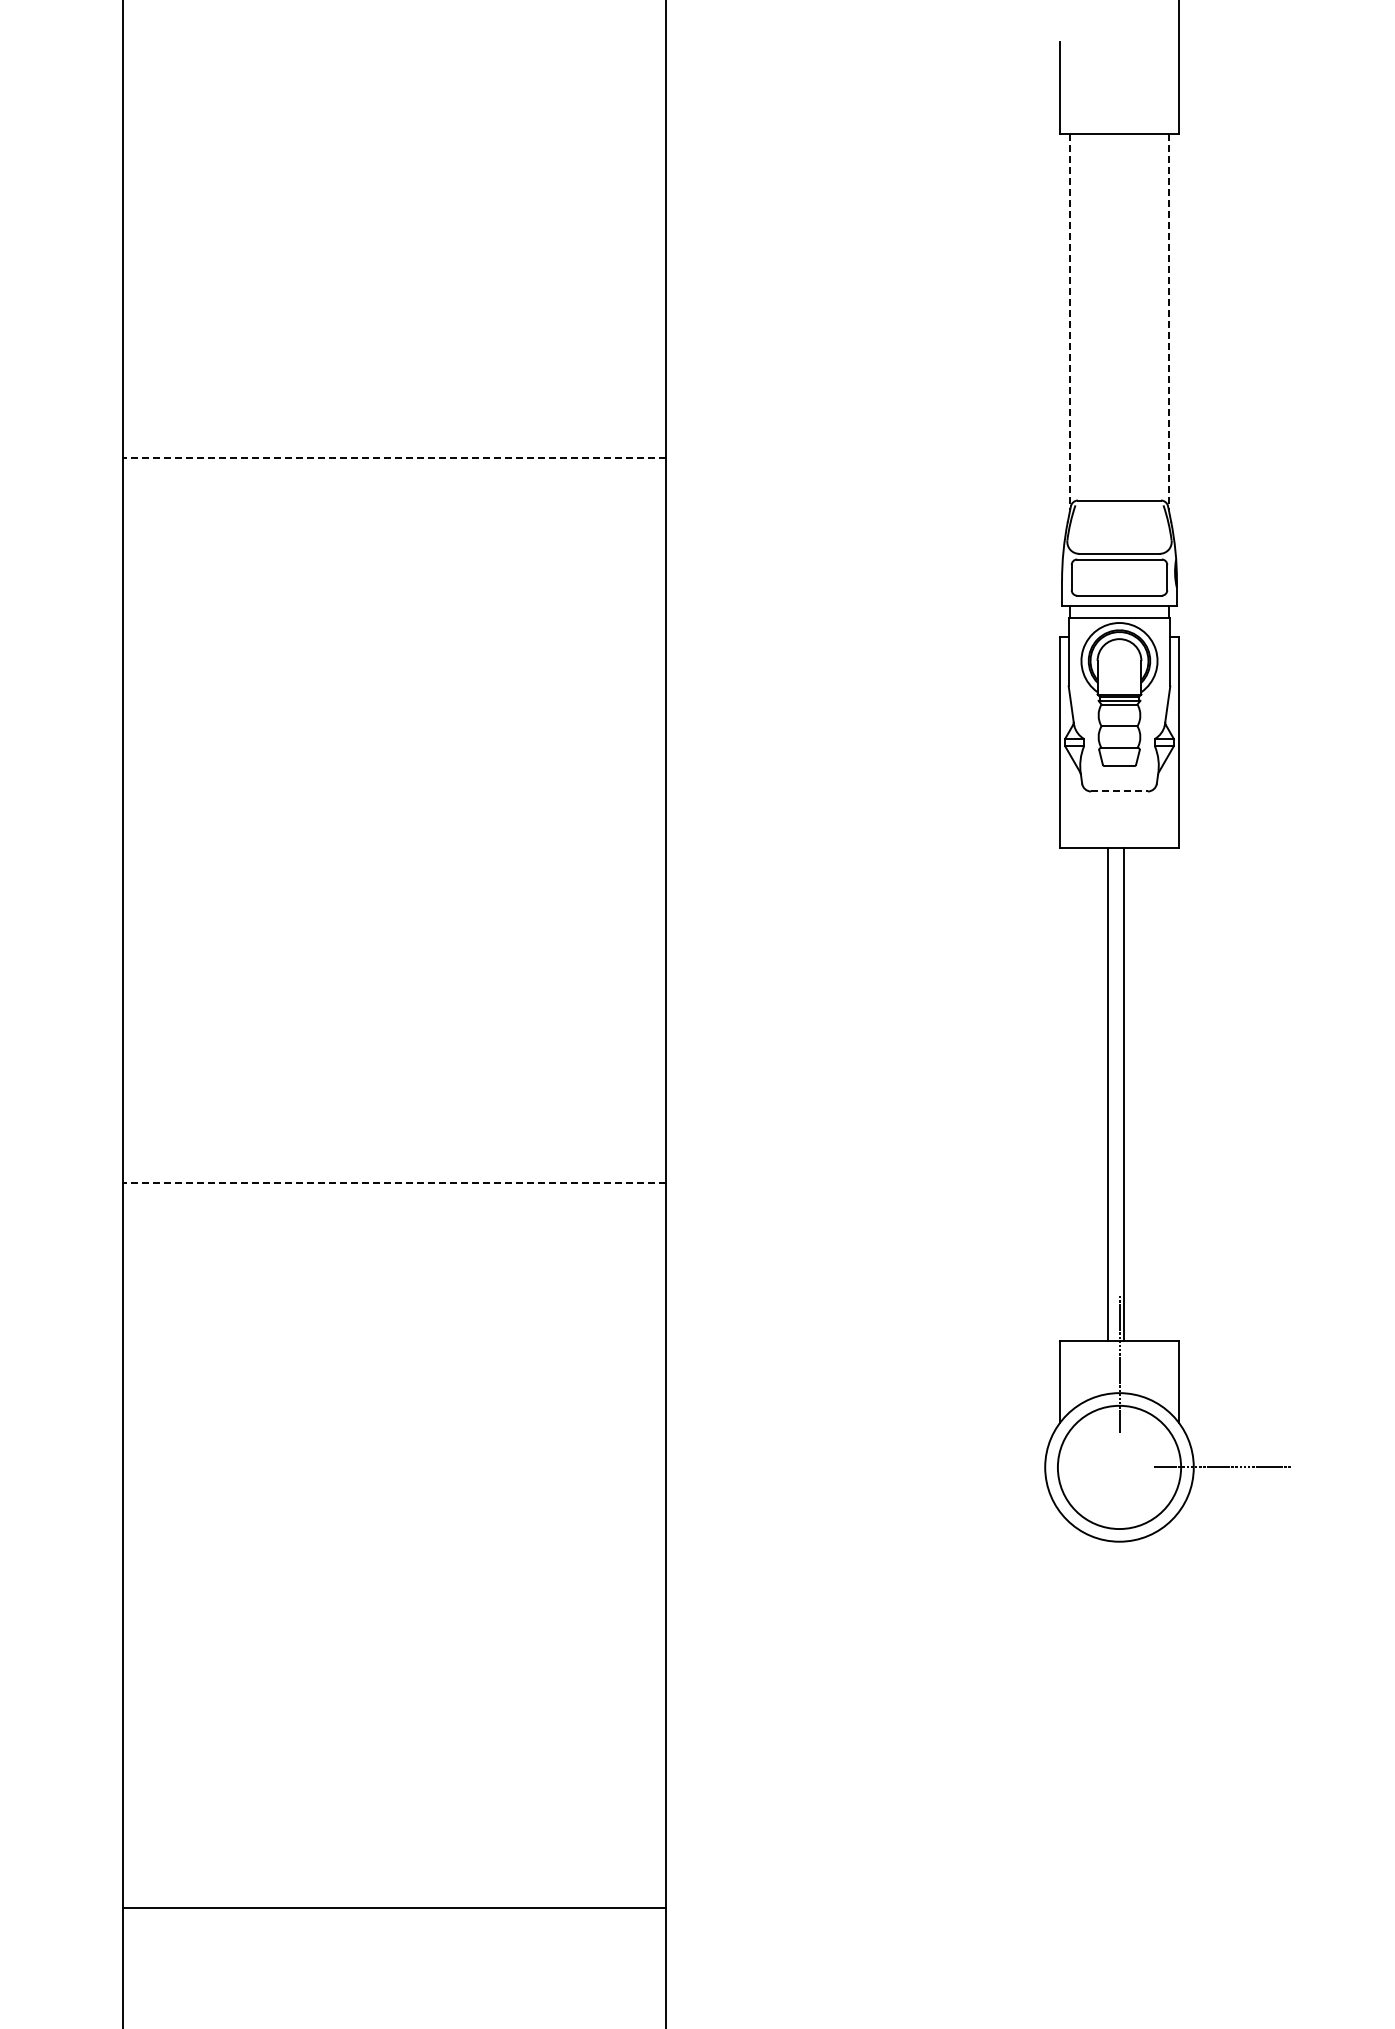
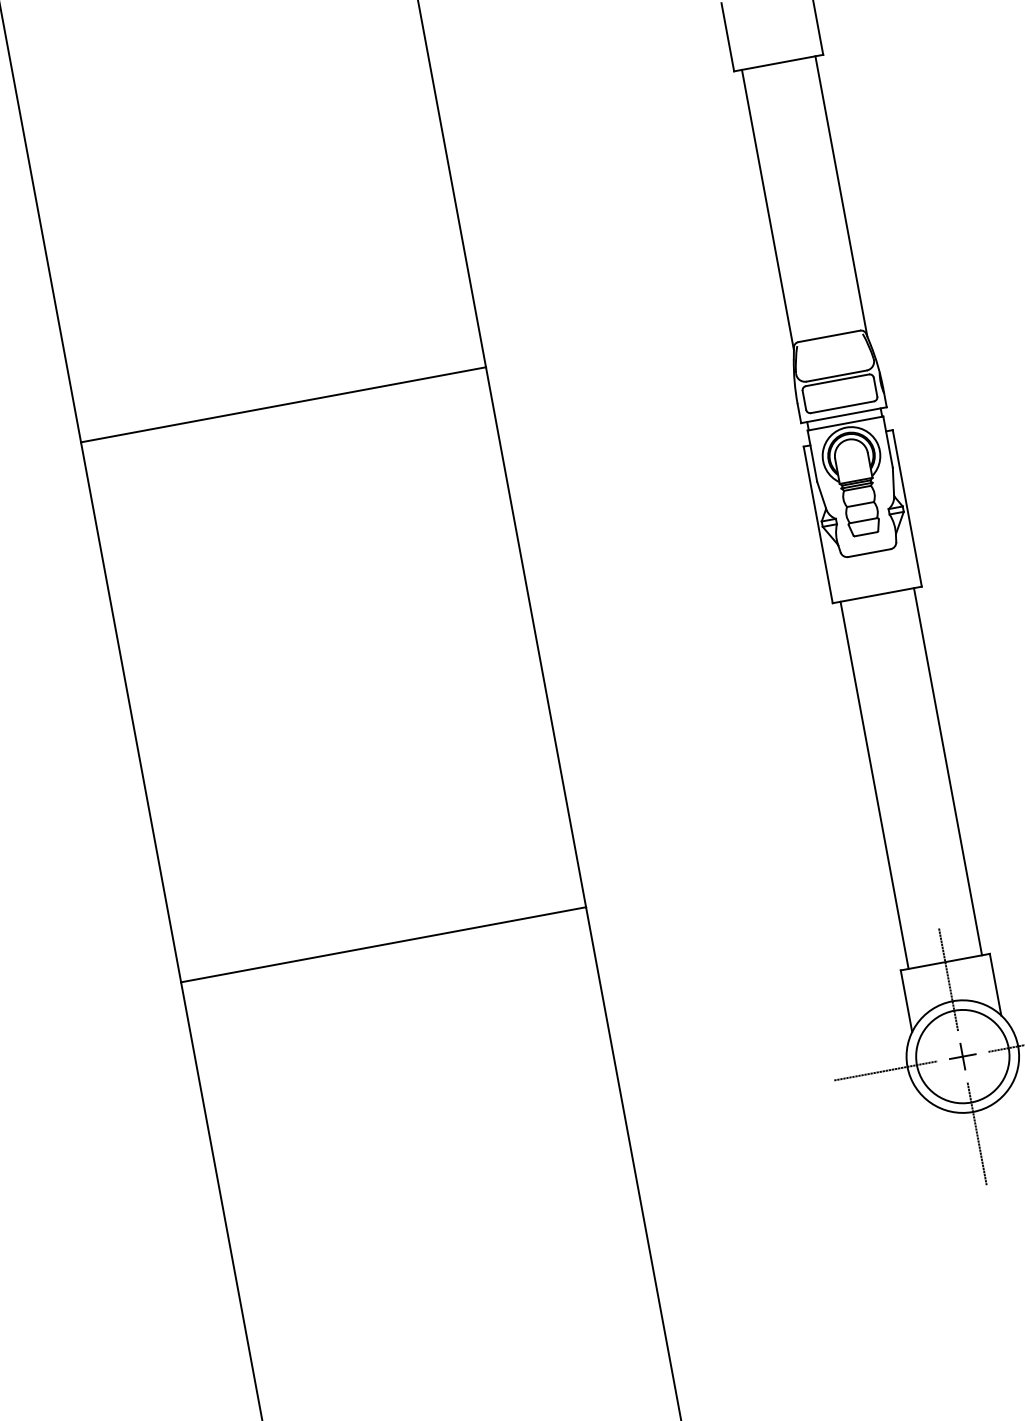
line: (1070, 322) -> (768, 210), dashed -> solid
line: (1168, 322) -> (841, 196), dashed -> solid
line: (394, 458) -> (283, 405), dashed -> solid
line: (1120, 791) -> (870, 552), dashed -> solid
line: (1107, 1093) -> (947, 771), moved
line: (1124, 1093) -> (874, 784), moved
line: (394, 1182) -> (383, 944), dashed -> solid
line: (1015, 1467) -> (885, 1071), added
part: (1119, 1467) -> (962, 1056), added
line: (1119, 1570) -> (977, 1133), added

